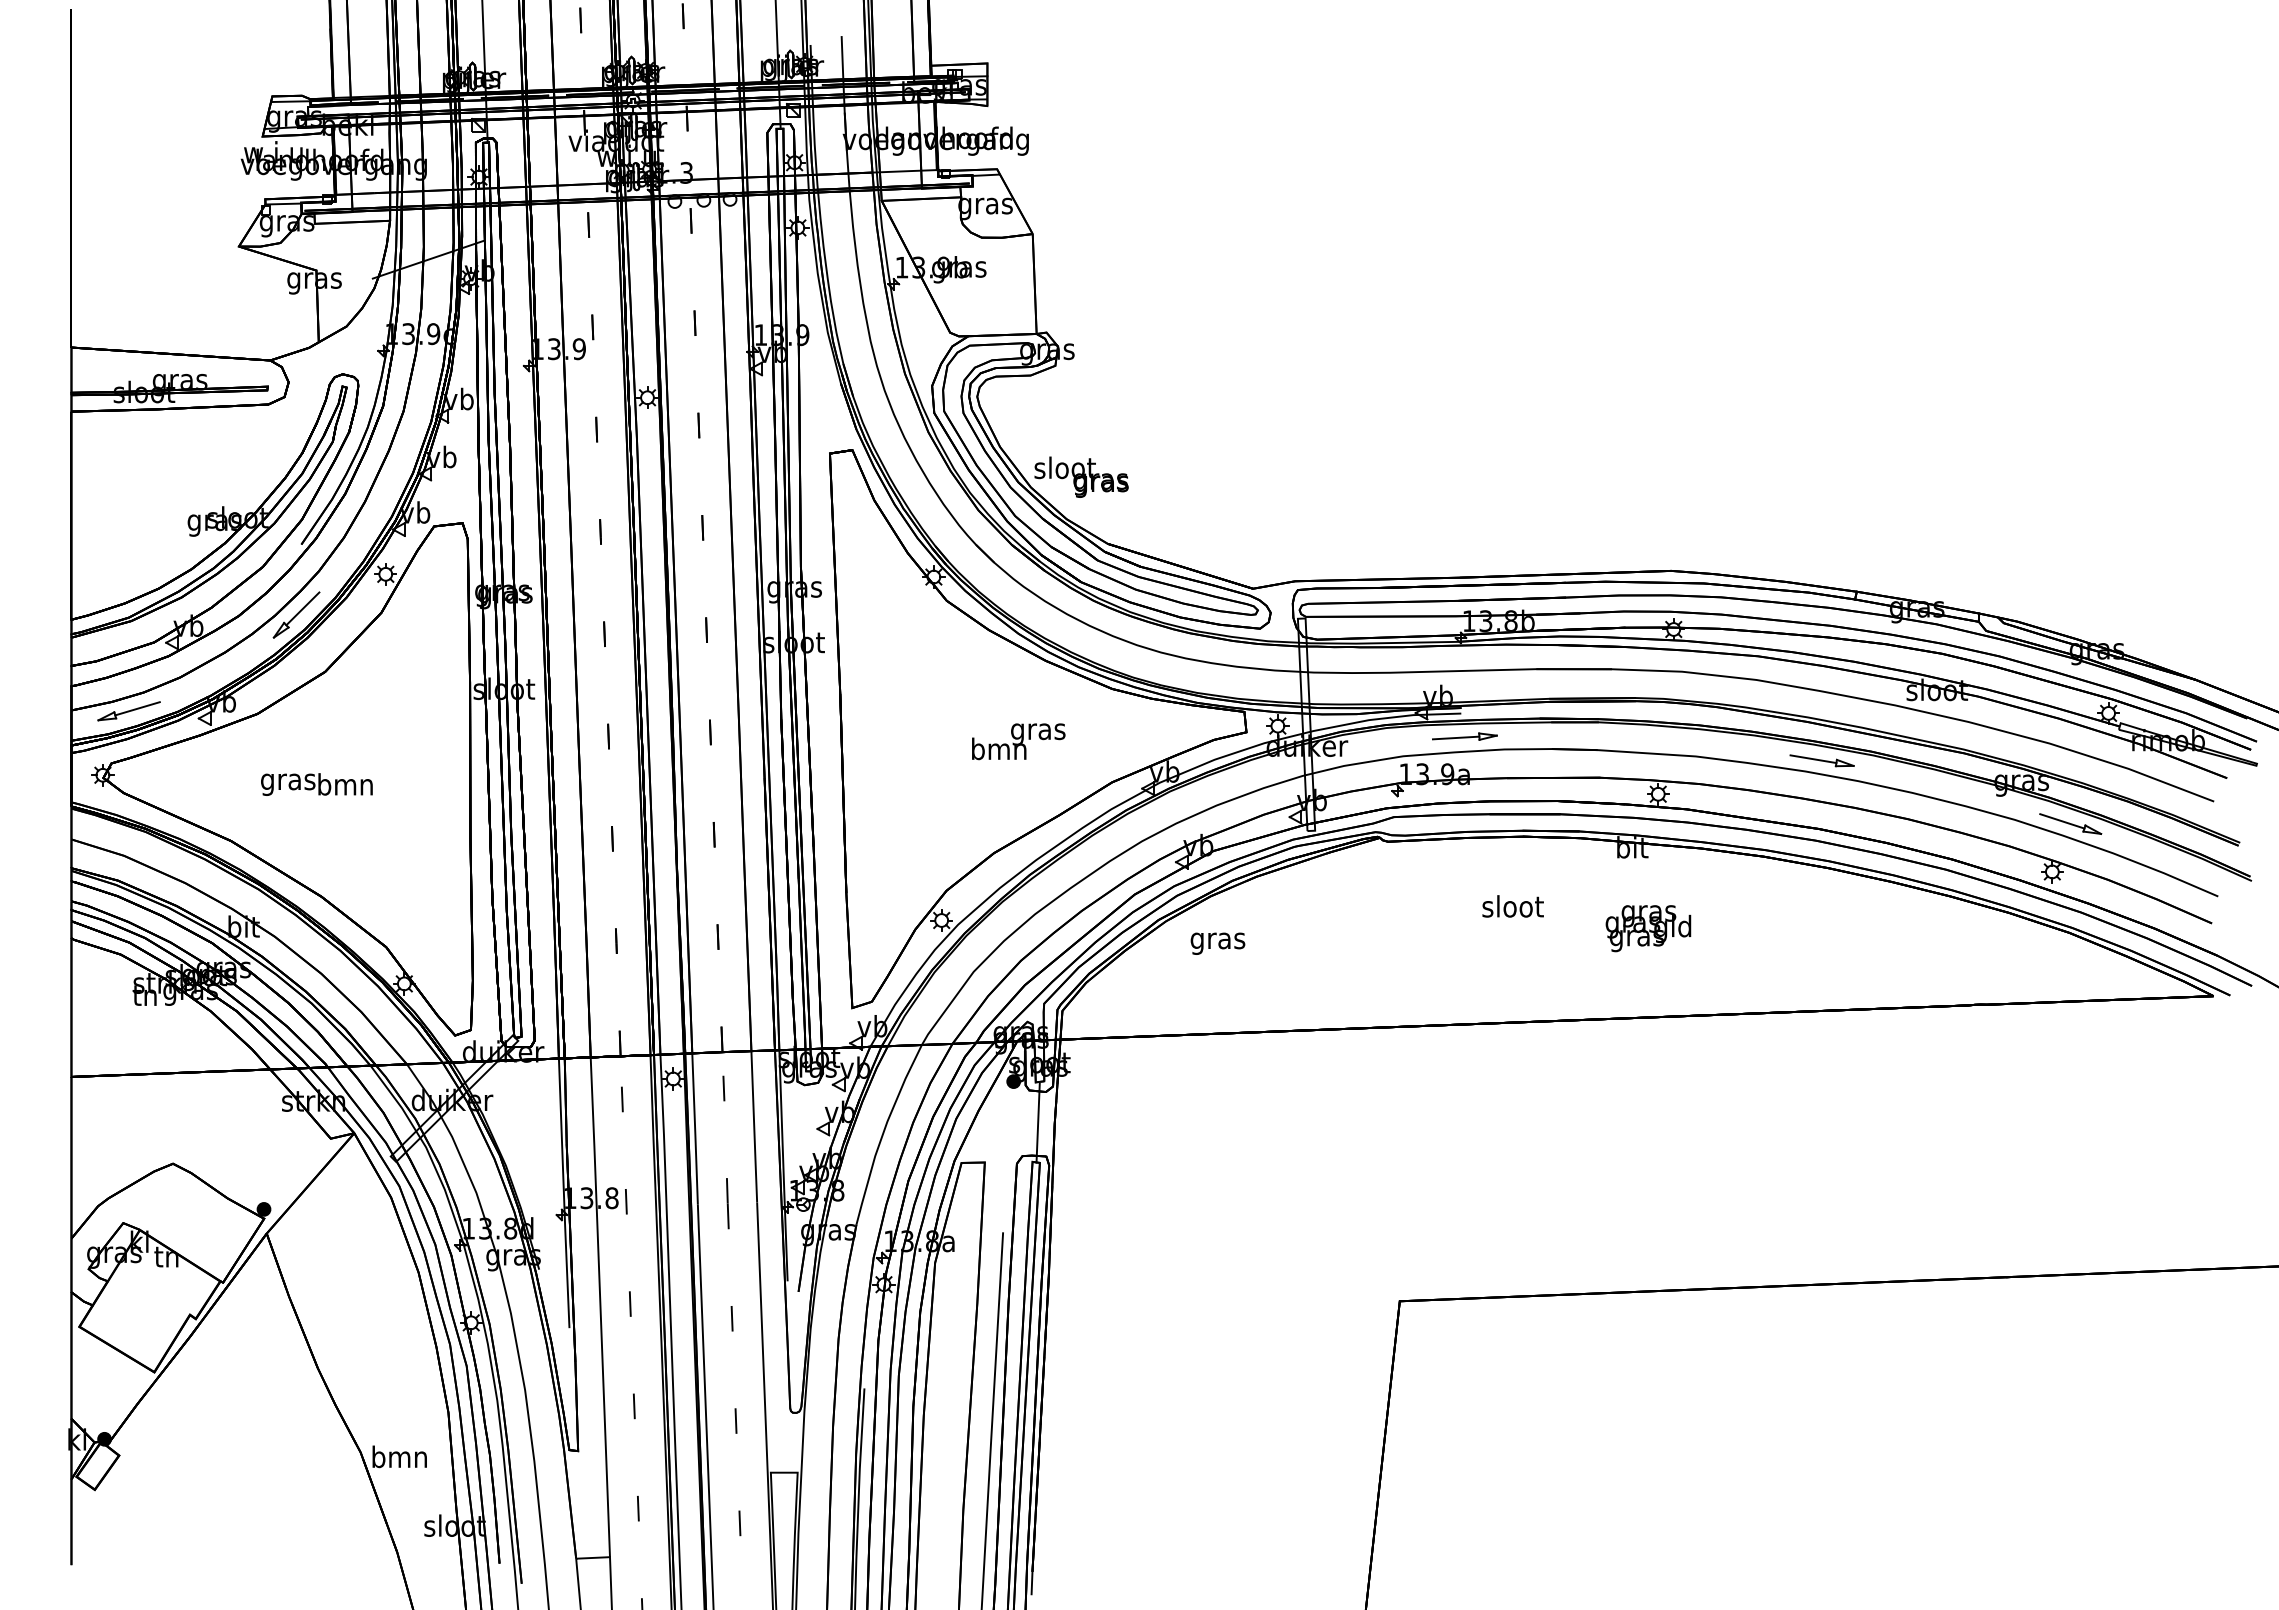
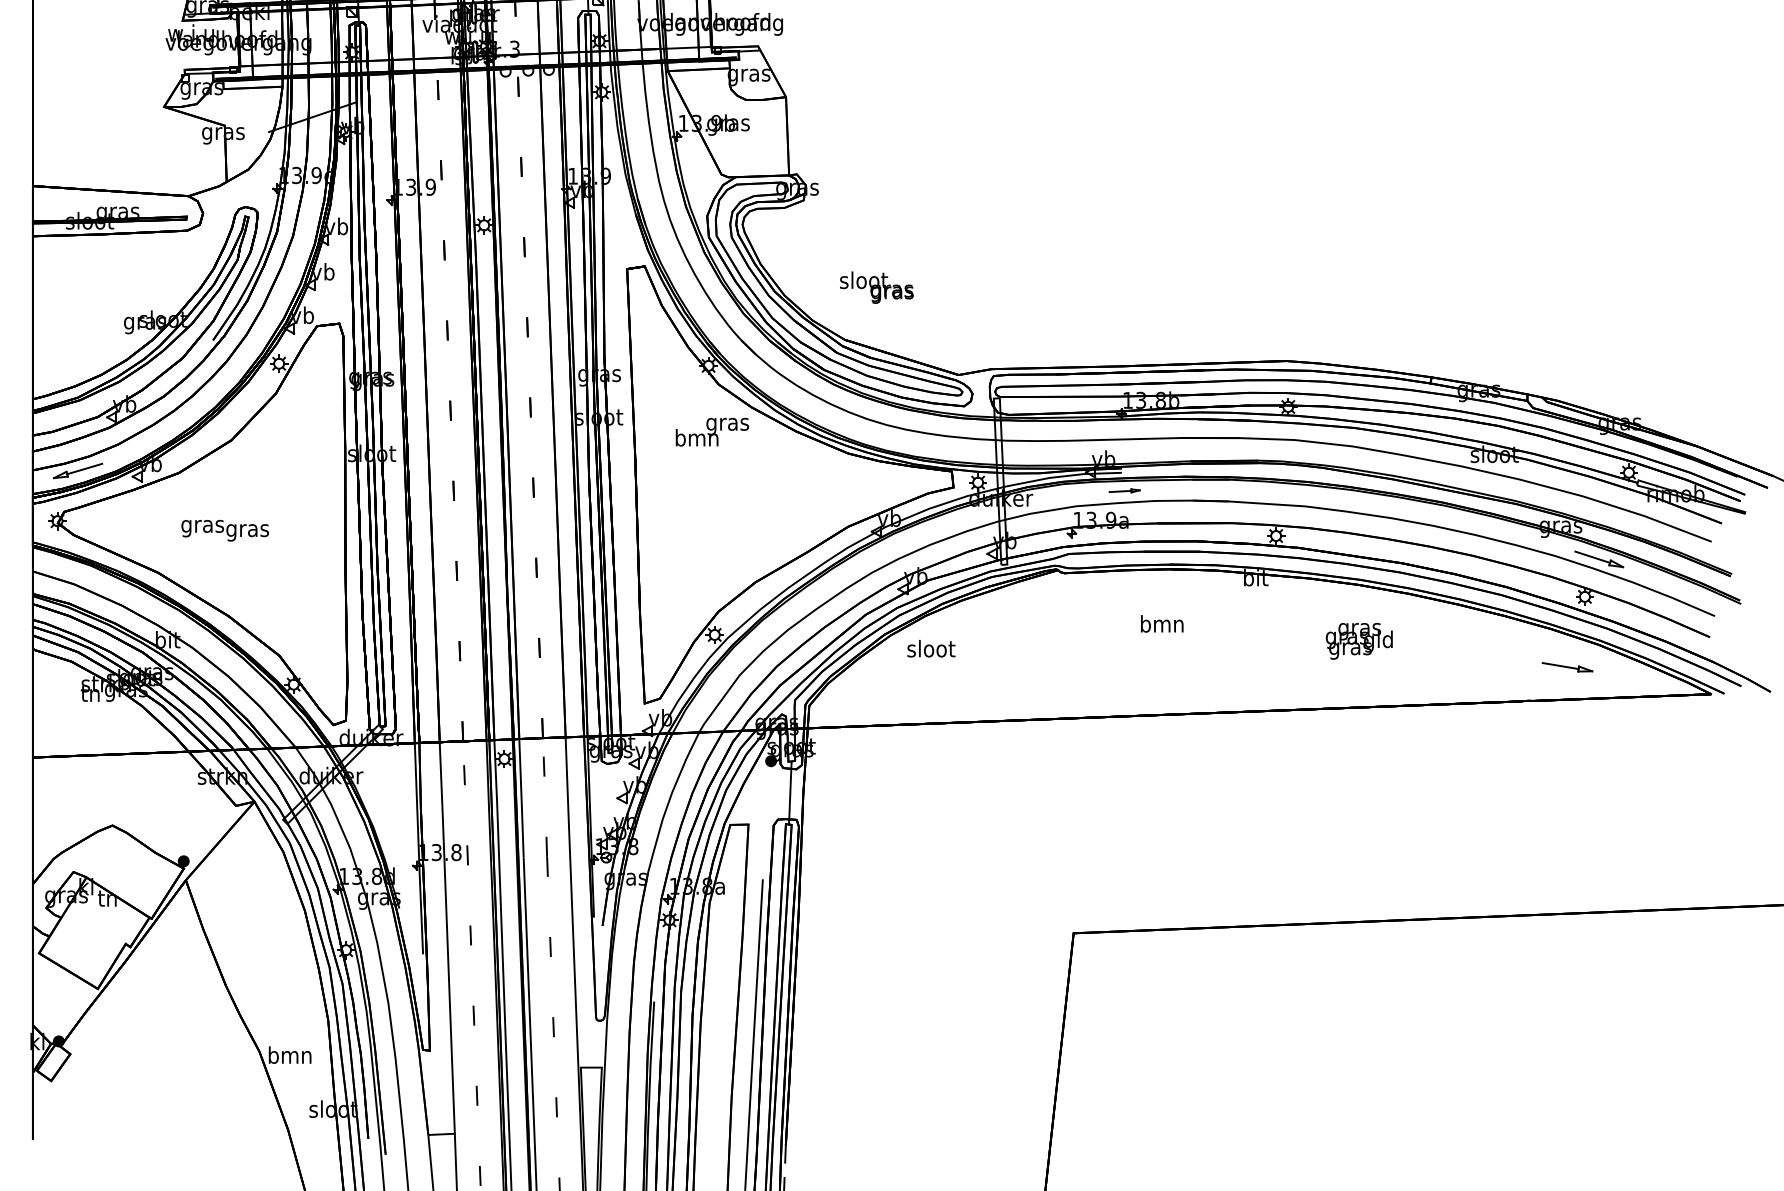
text: (1081, 476) -> (876, 287), moved
part: (296, 614) -> (209, 395), removed
part: (1464, 736) -> (1124, 490), size x0.6
text: (1018, 741) -> (712, 432), moved
part: (1821, 760) -> (1567, 667), moved
text: (345, 787) -> (247, 530), bmn -> gras
text: (1512, 906) -> (1161, 623), sloot -> bmn
text: (1648, 928) -> (1359, 641), moved
text: (1217, 940) -> (930, 650), gras -> sloot

